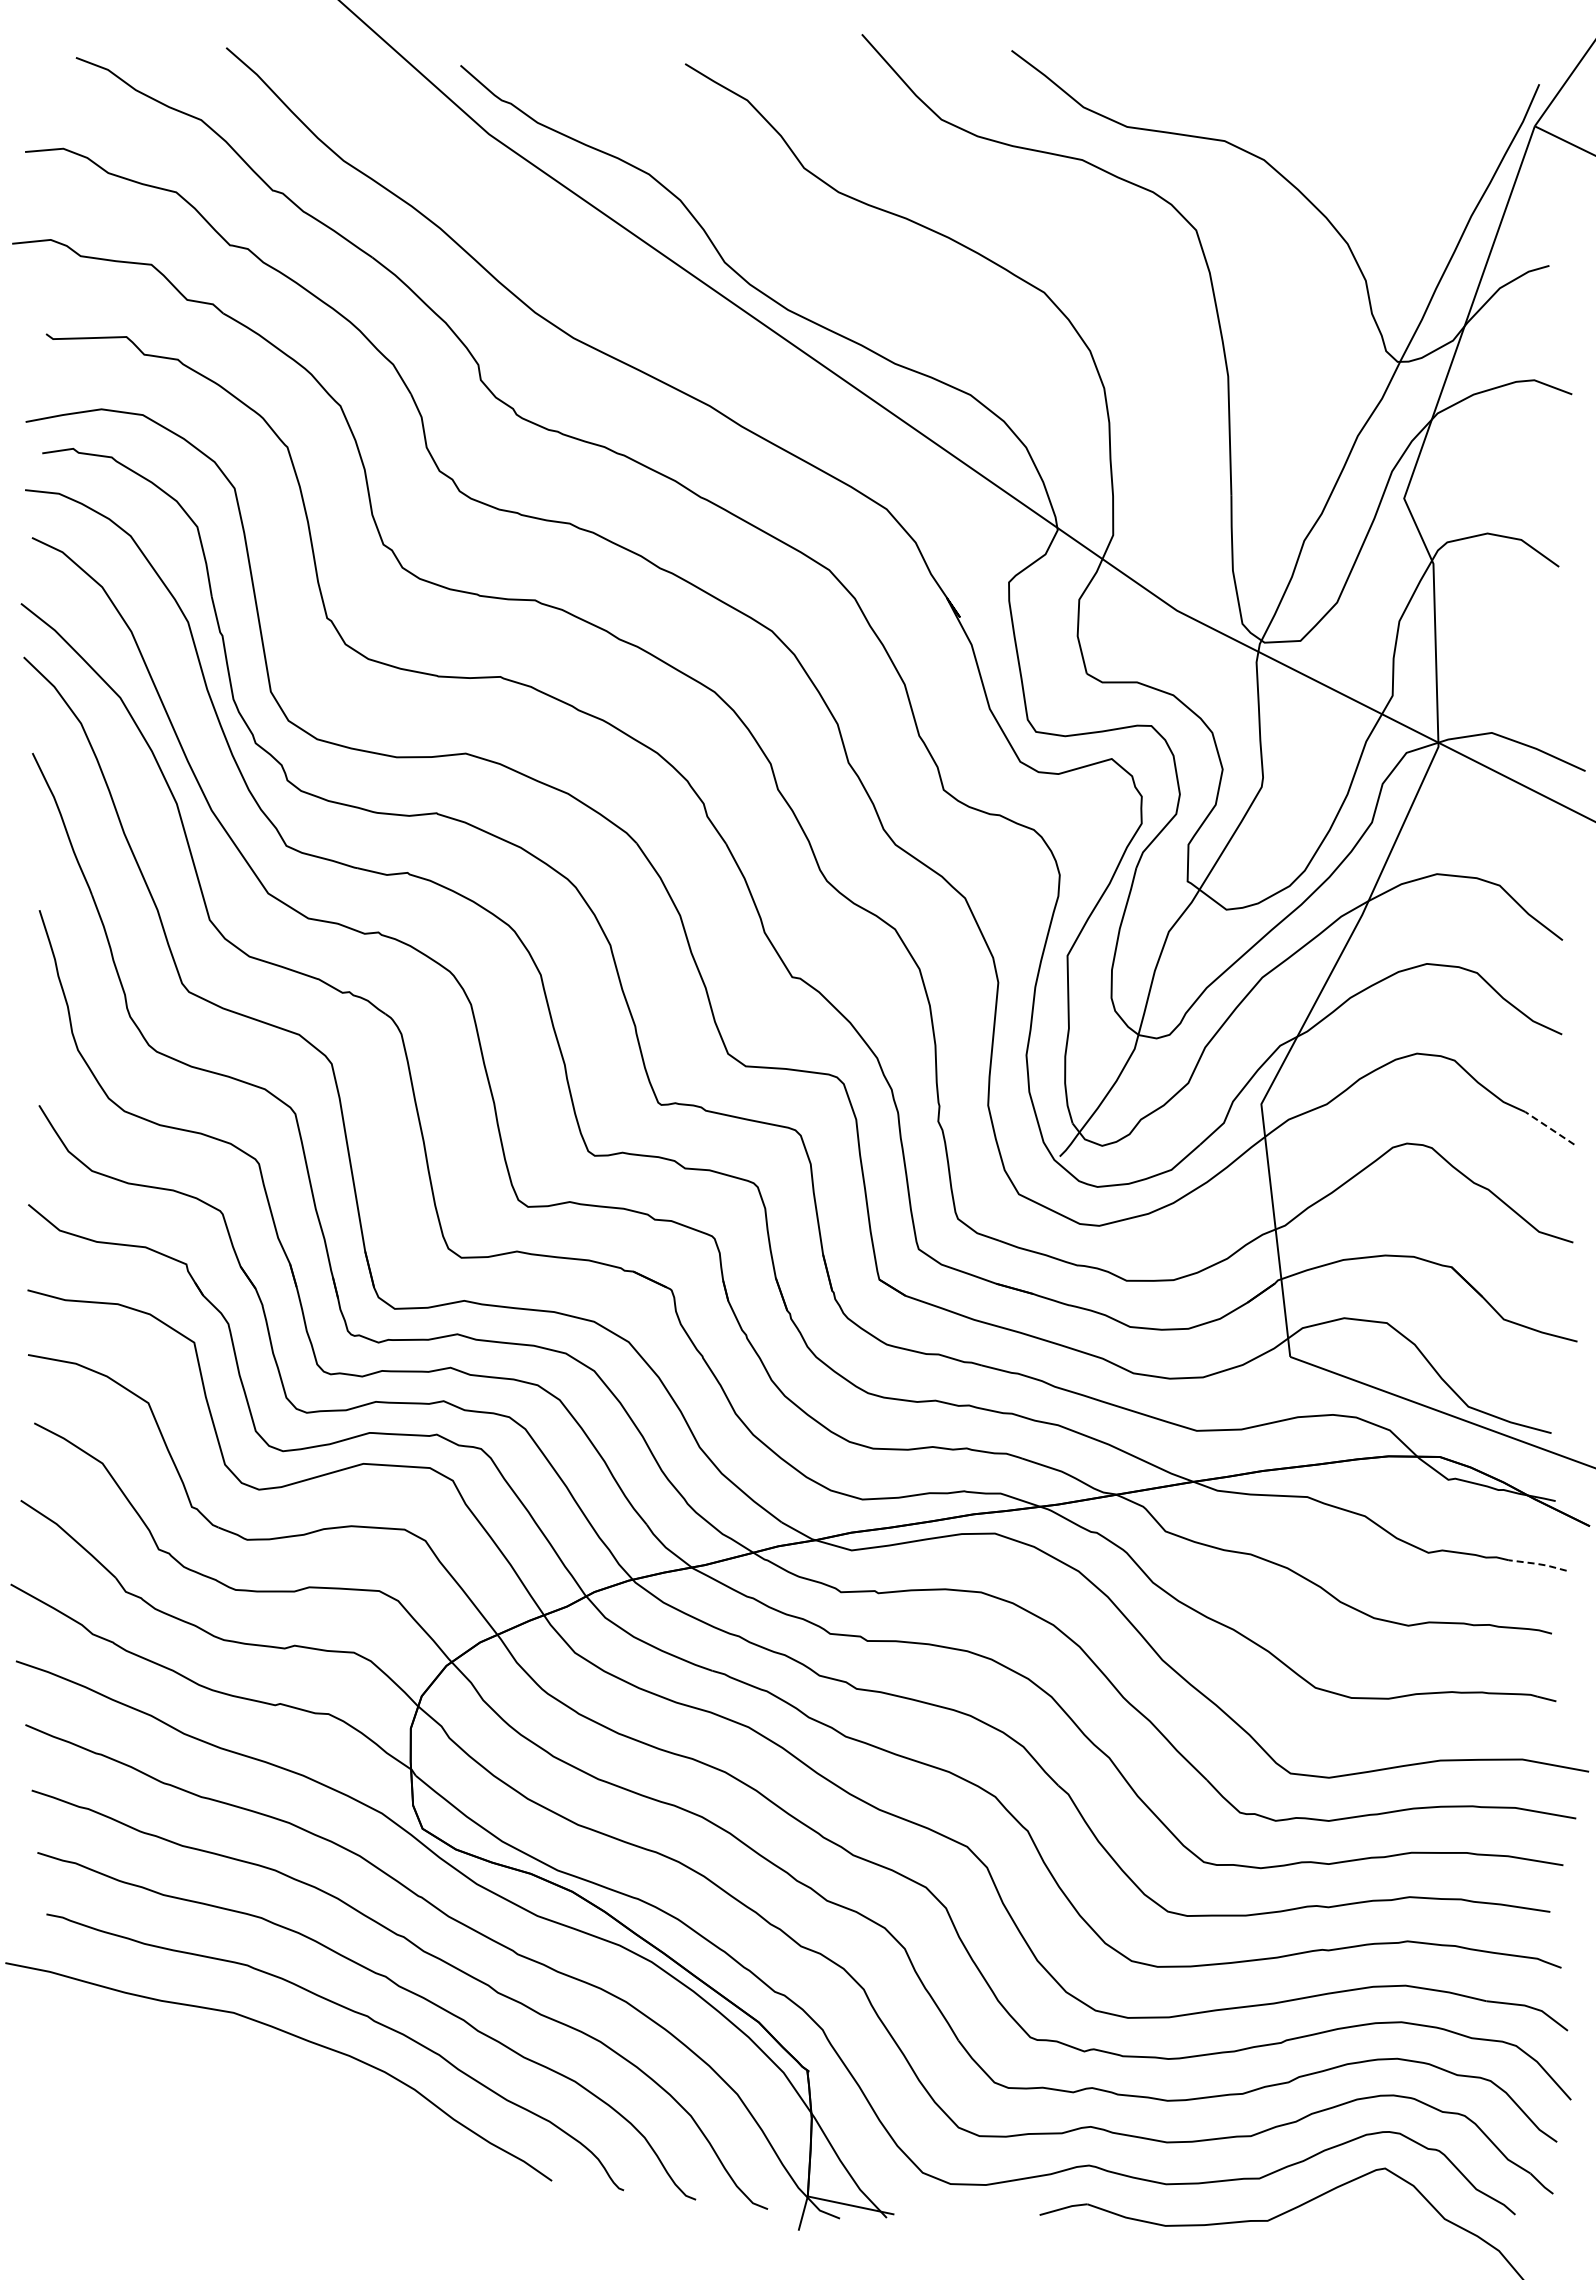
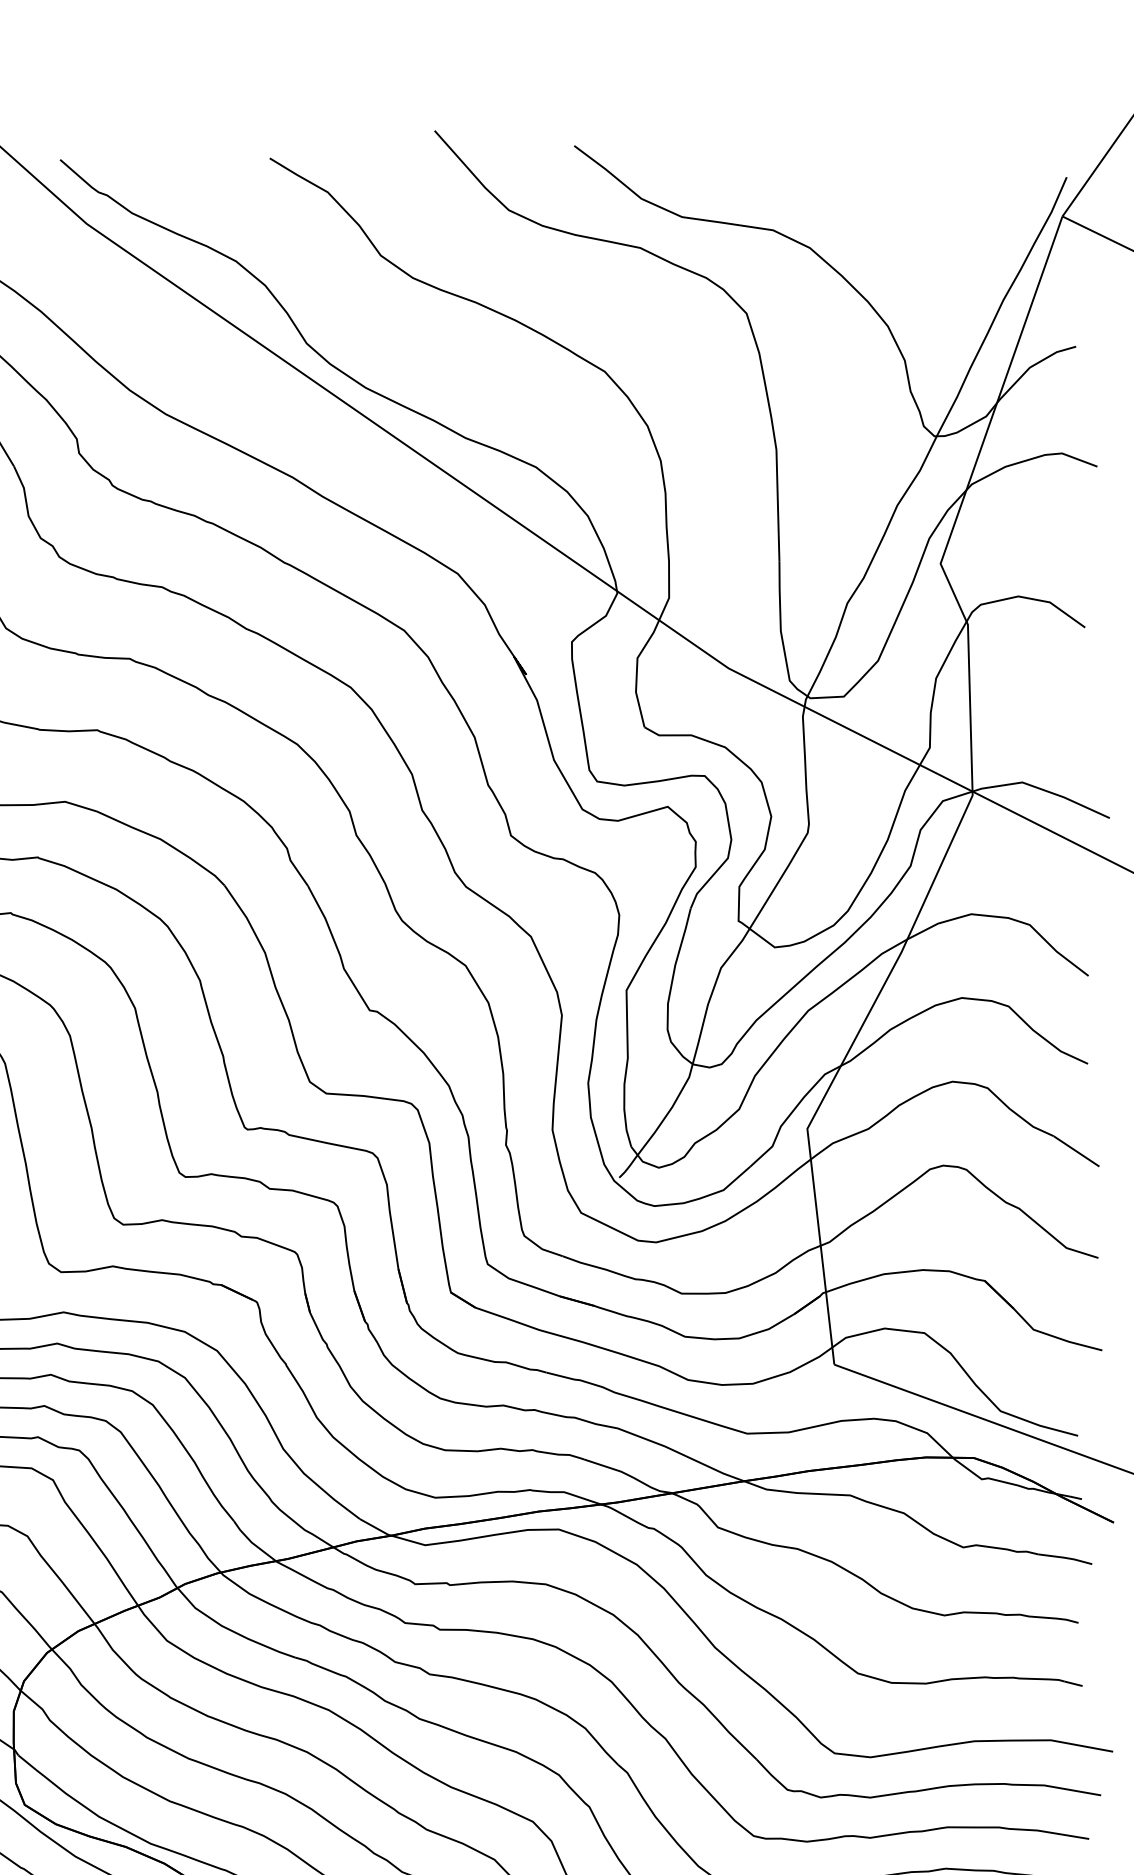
line: (1549, 1128) -> (1076, 1151), dashed -> solid
line: (1538, 1564) -> (1065, 1558), dashed -> solid

